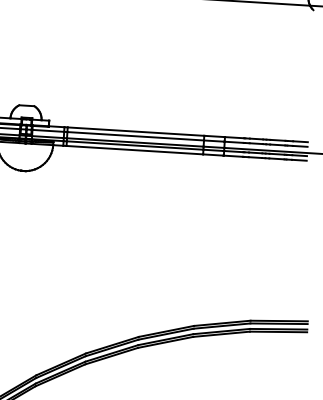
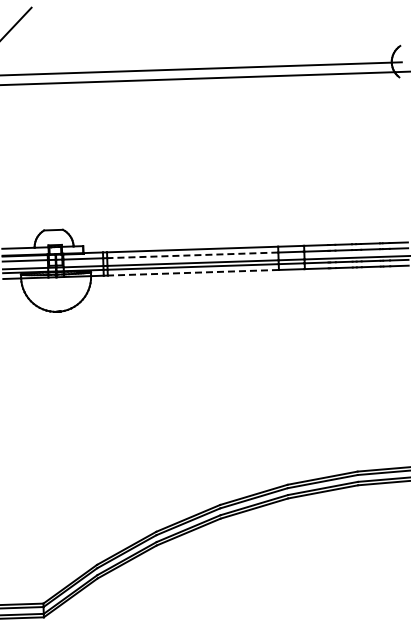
line: (135, 136) -> (192, 255), solid -> dashed
line: (134, 149) -> (193, 272), solid -> dashed

